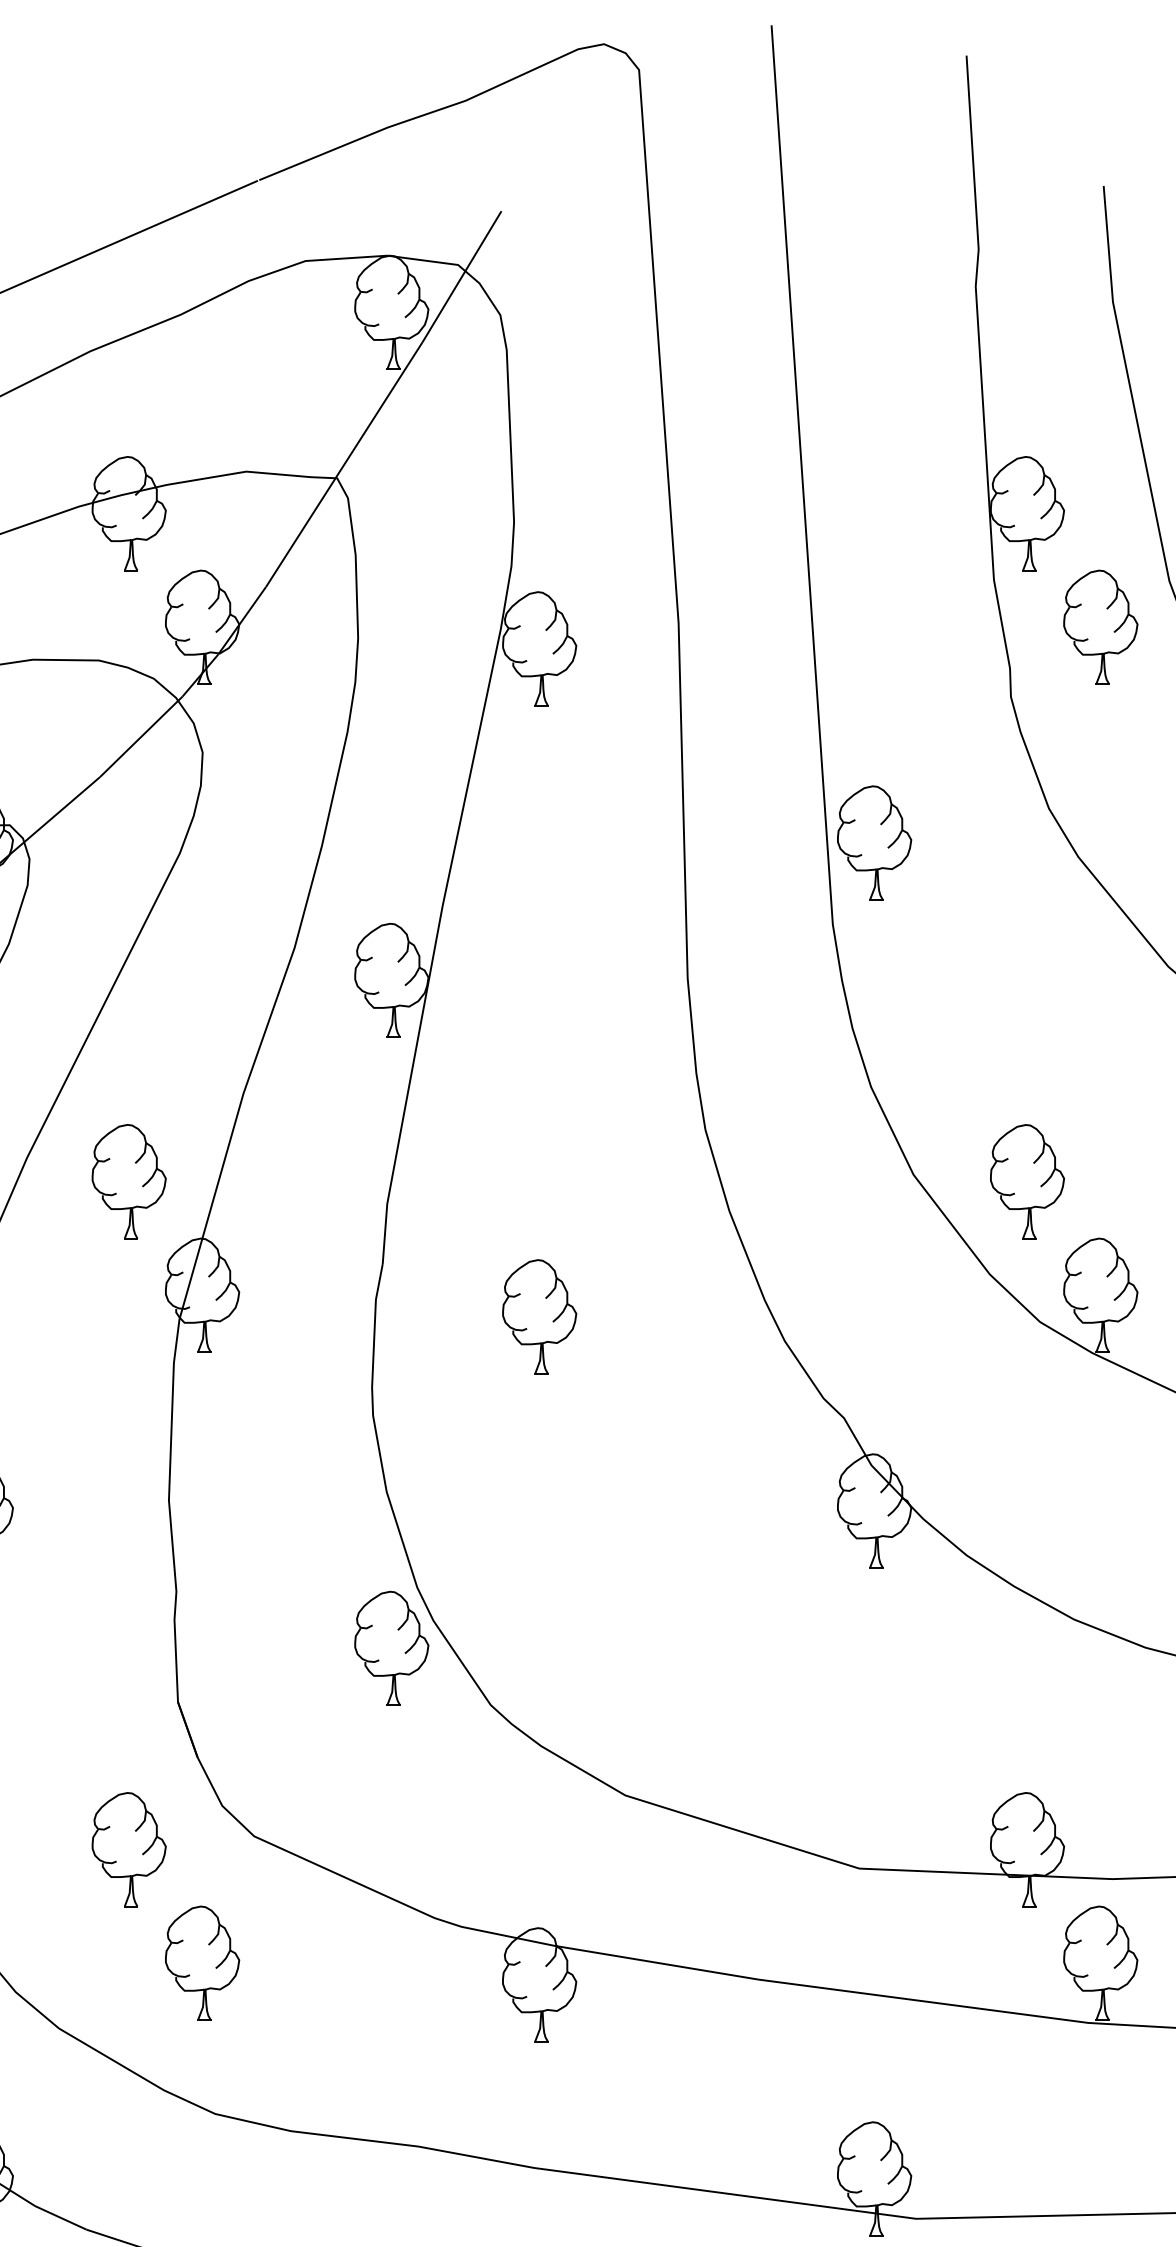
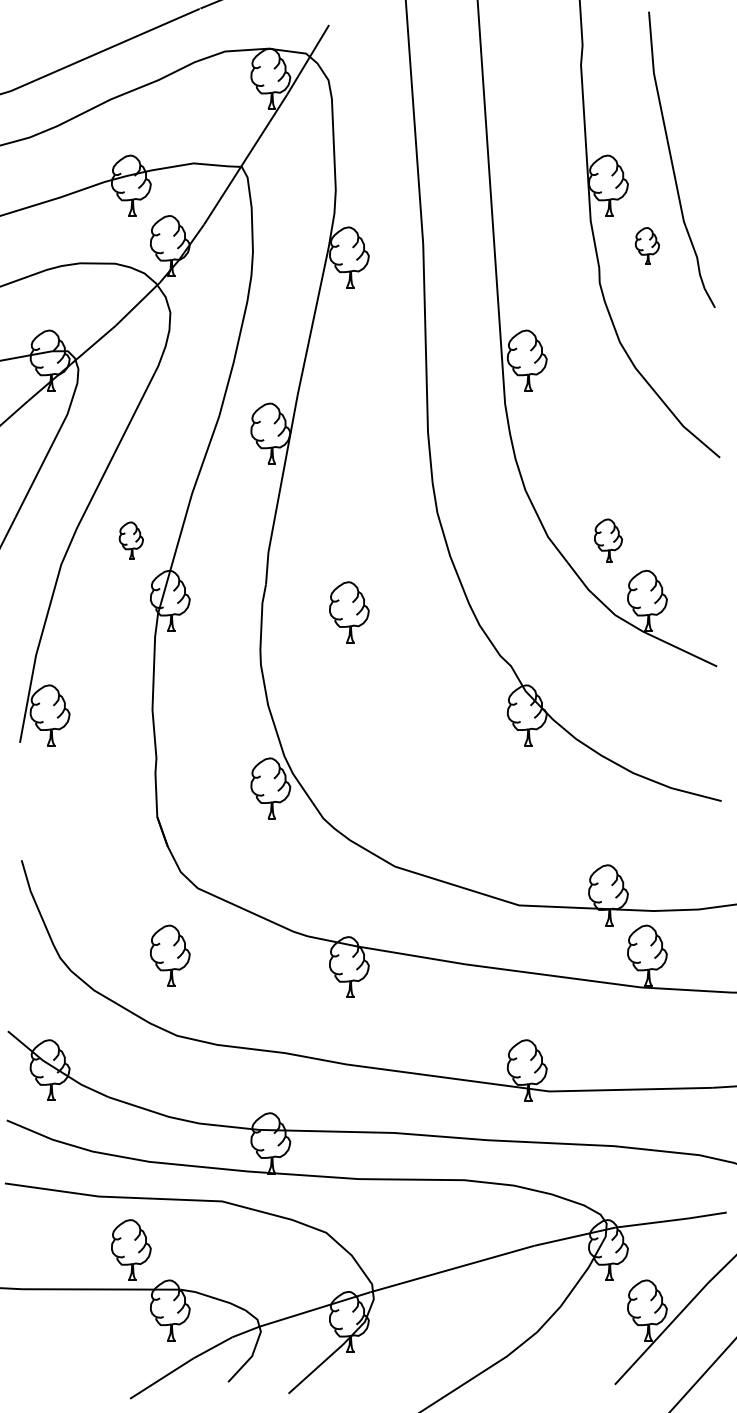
part: (1100, 626) -> (647, 245), size x0.6
part: (129, 1181) -> (131, 540), size x0.6
part: (1027, 1181) -> (608, 540), size x0.7
part: (129, 1849) -> (131, 895), removed

